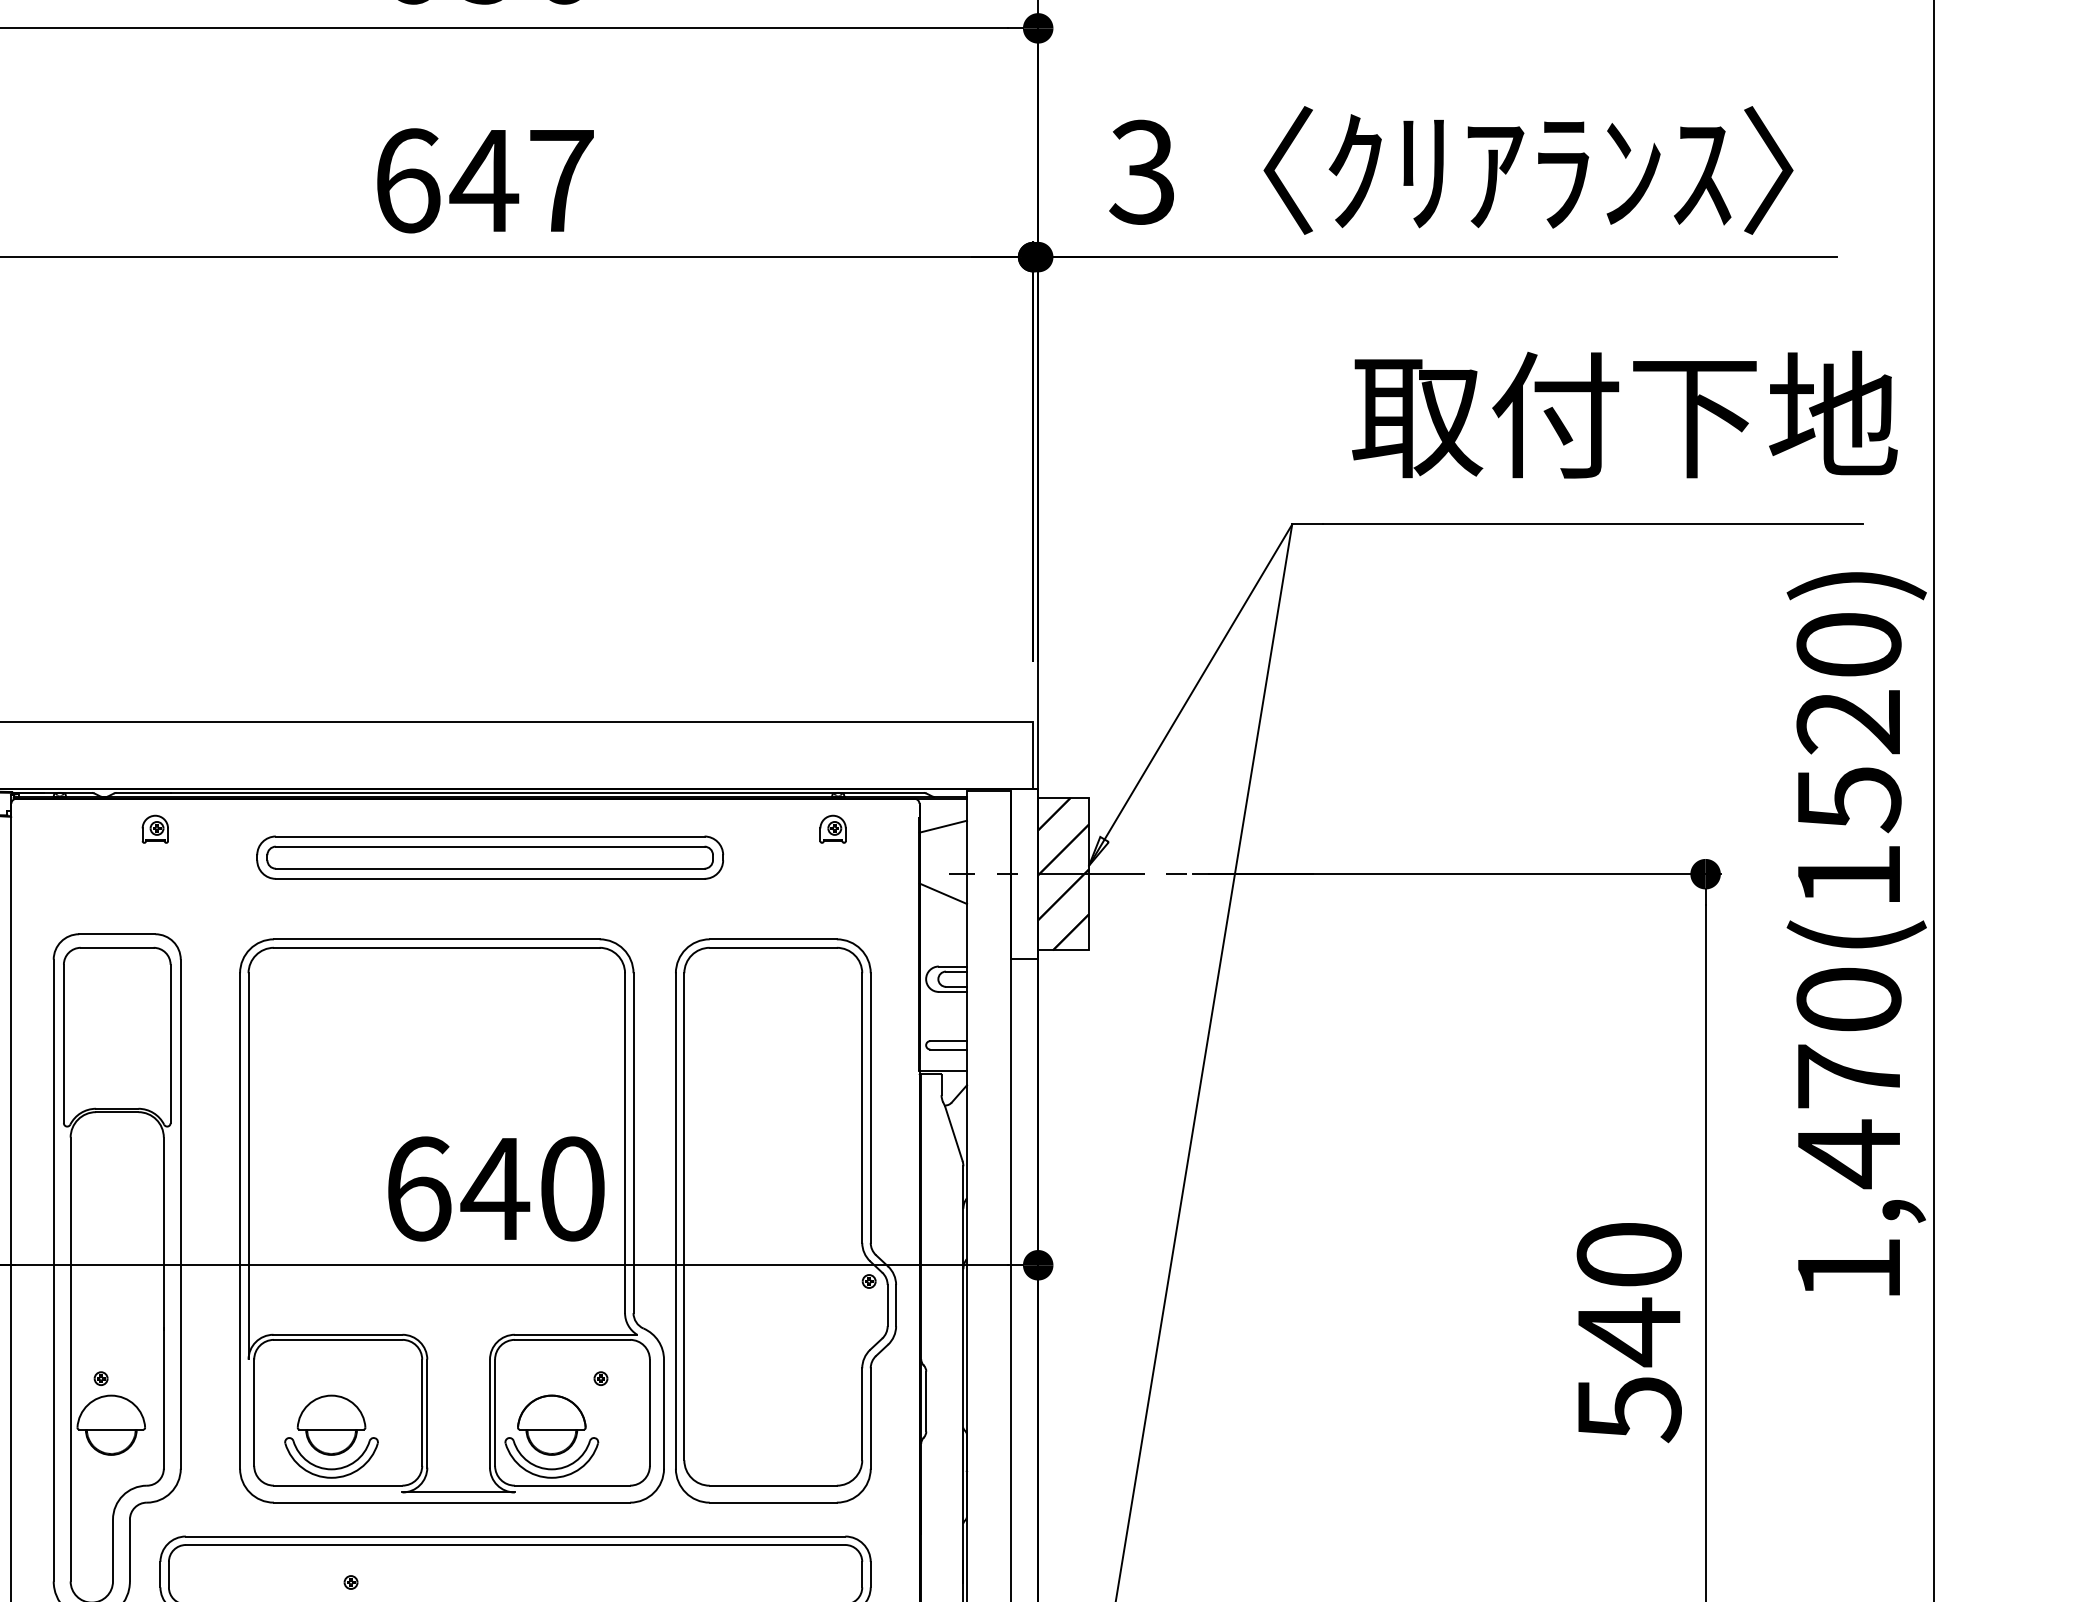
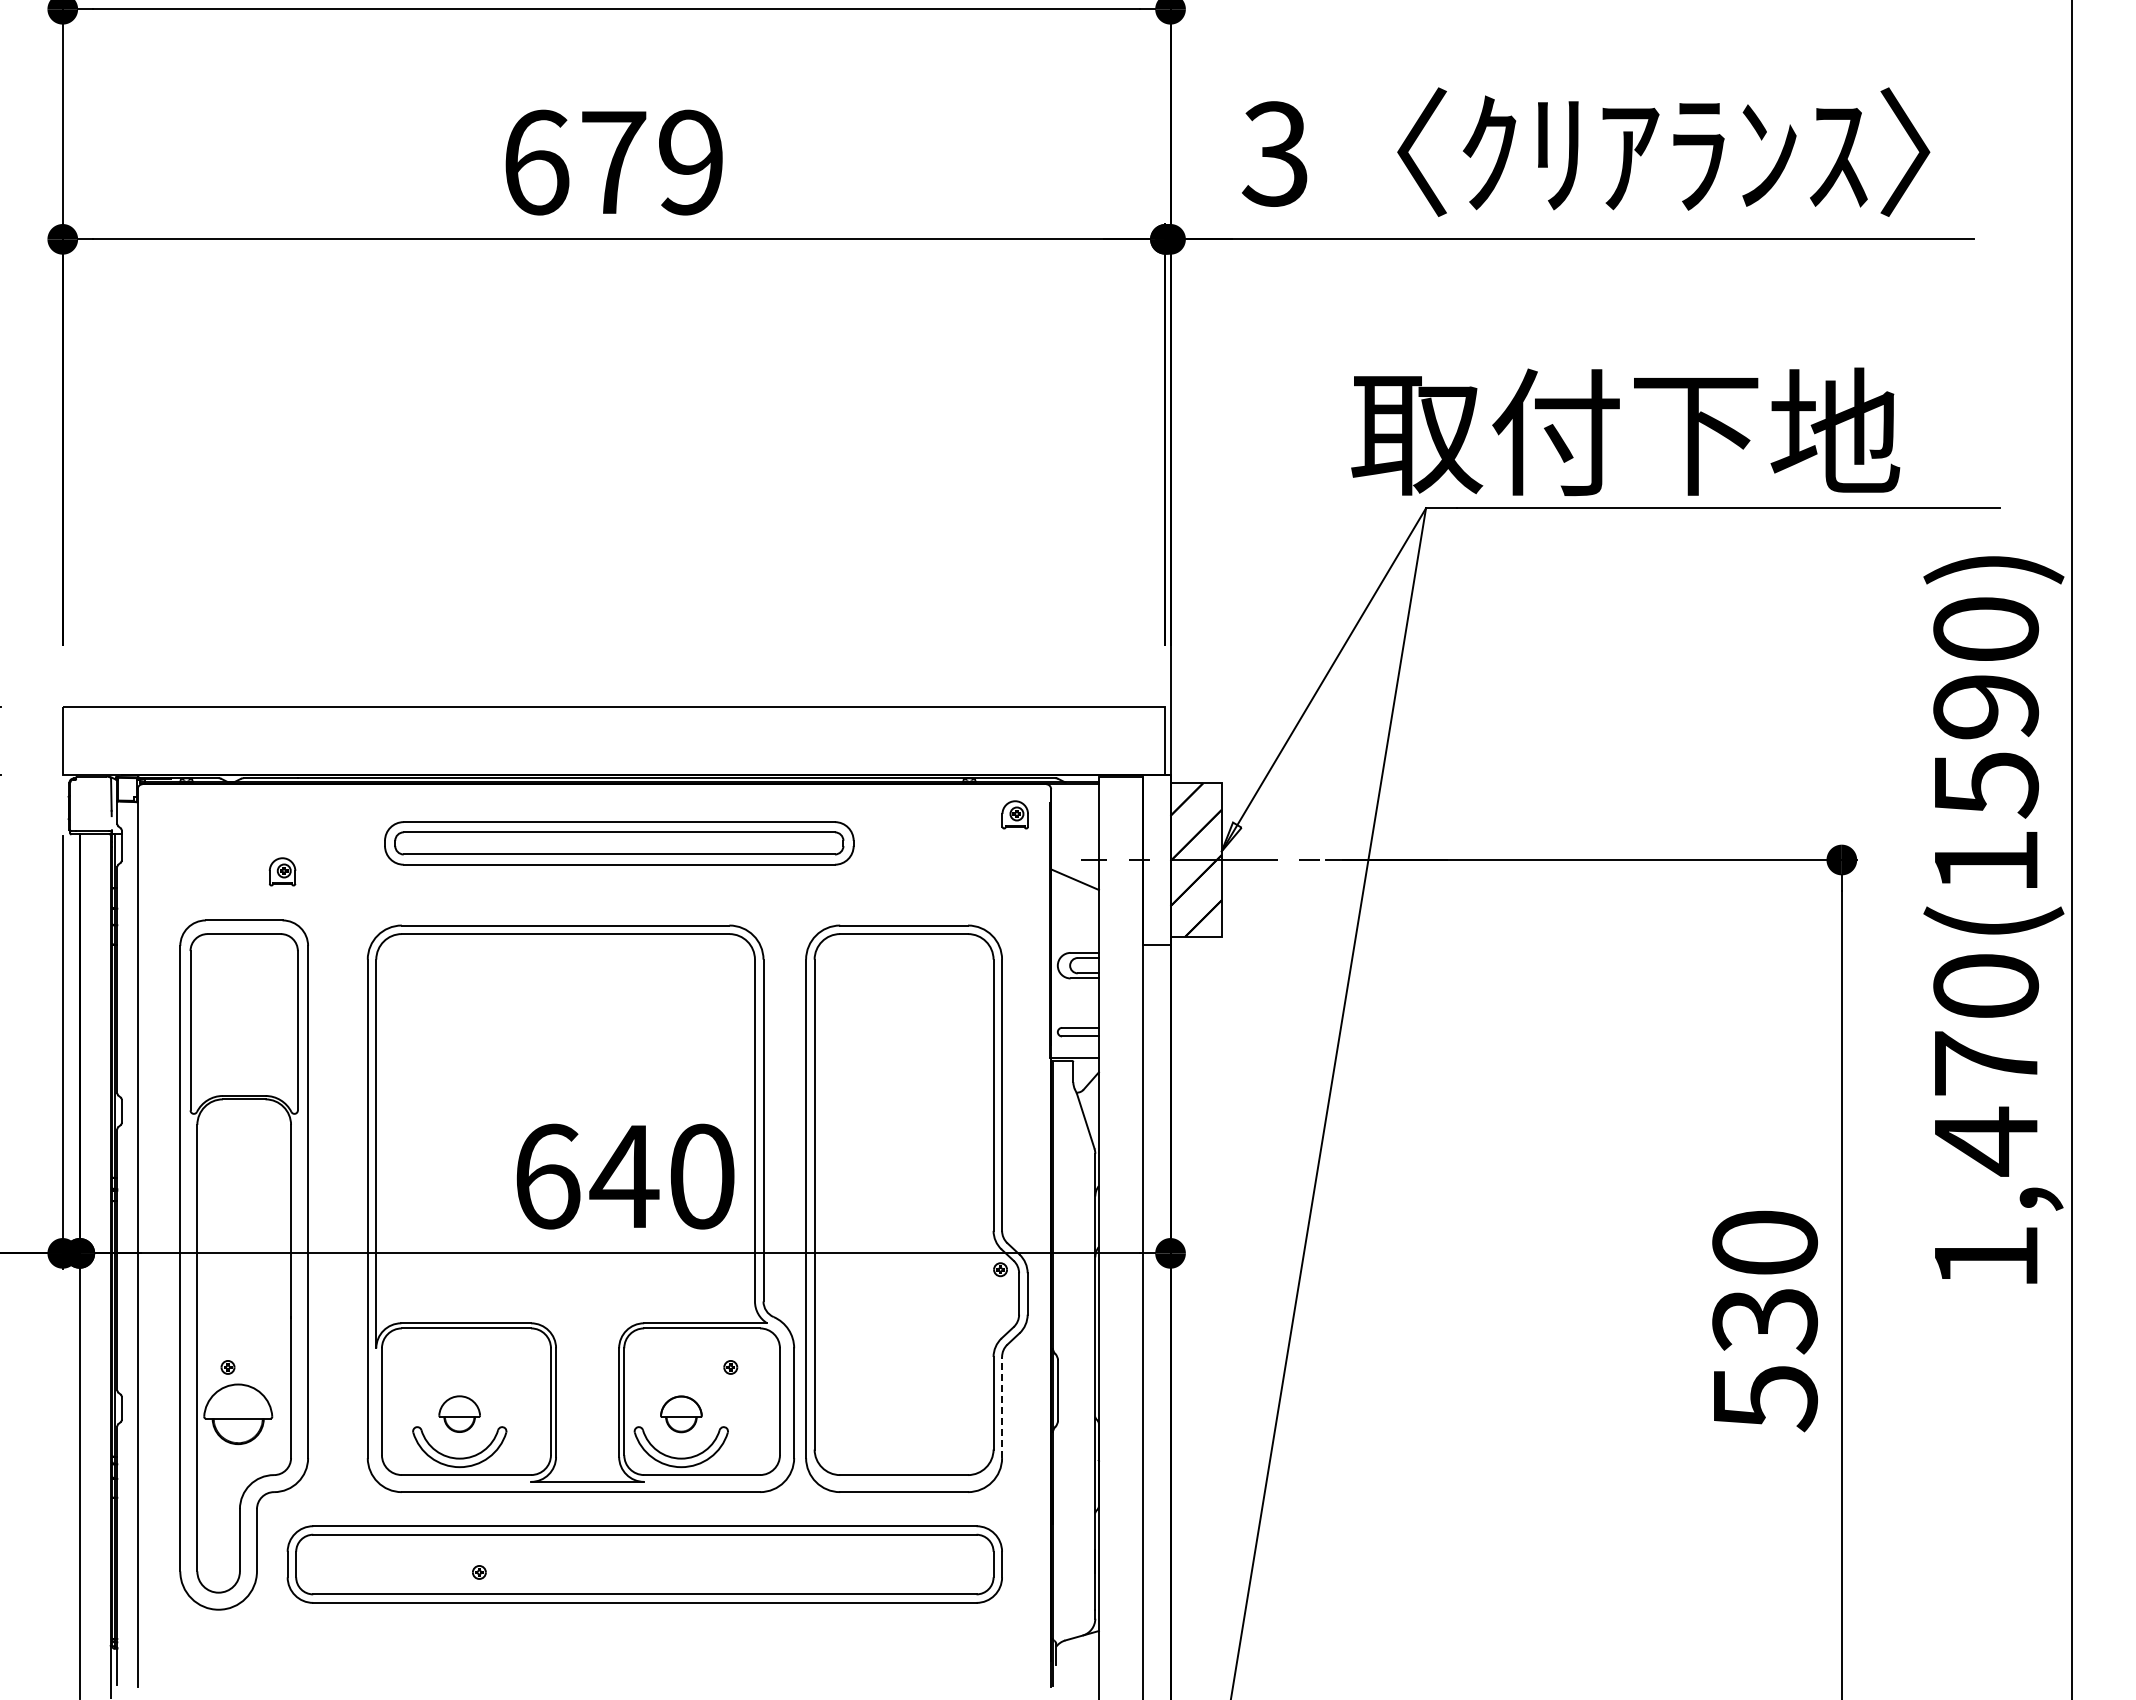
text: (521, 180) -> (650, 162), 647 -> 679
text: (1624, 414) -> (1625, 431), moved
text: (1849, 722) -> (1986, 707), 1,470(1520) -> 1,470(1590)
line: (942, 826) -> (1074, 812), removed
part: (155, 828) -> (282, 871), moved
part: (832, 828) -> (1014, 814), moved
text: (1629, 1332) -> (1765, 1320), 540 -> 530
line: (871, 1418) -> (1002, 1407), solid -> dashed
part: (331, 1424) -> (459, 1413), size x0.6
part: (551, 1425) -> (681, 1414), size x0.6

